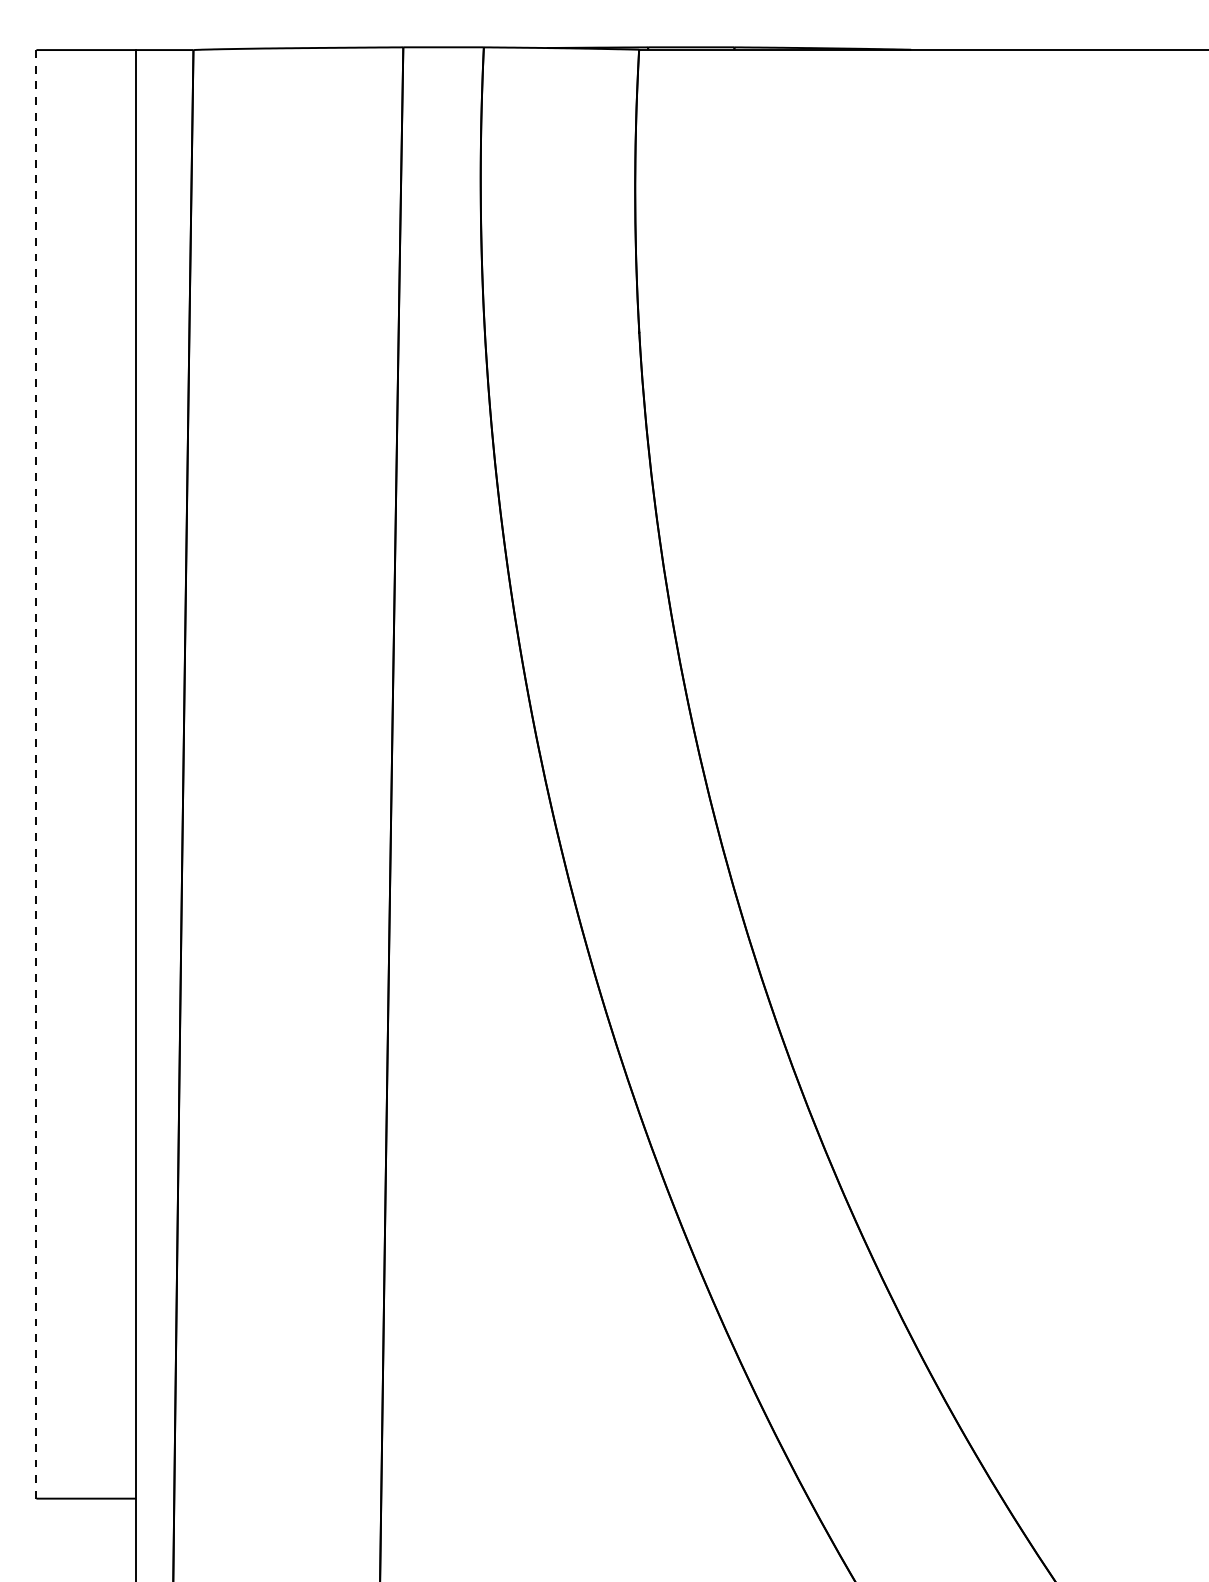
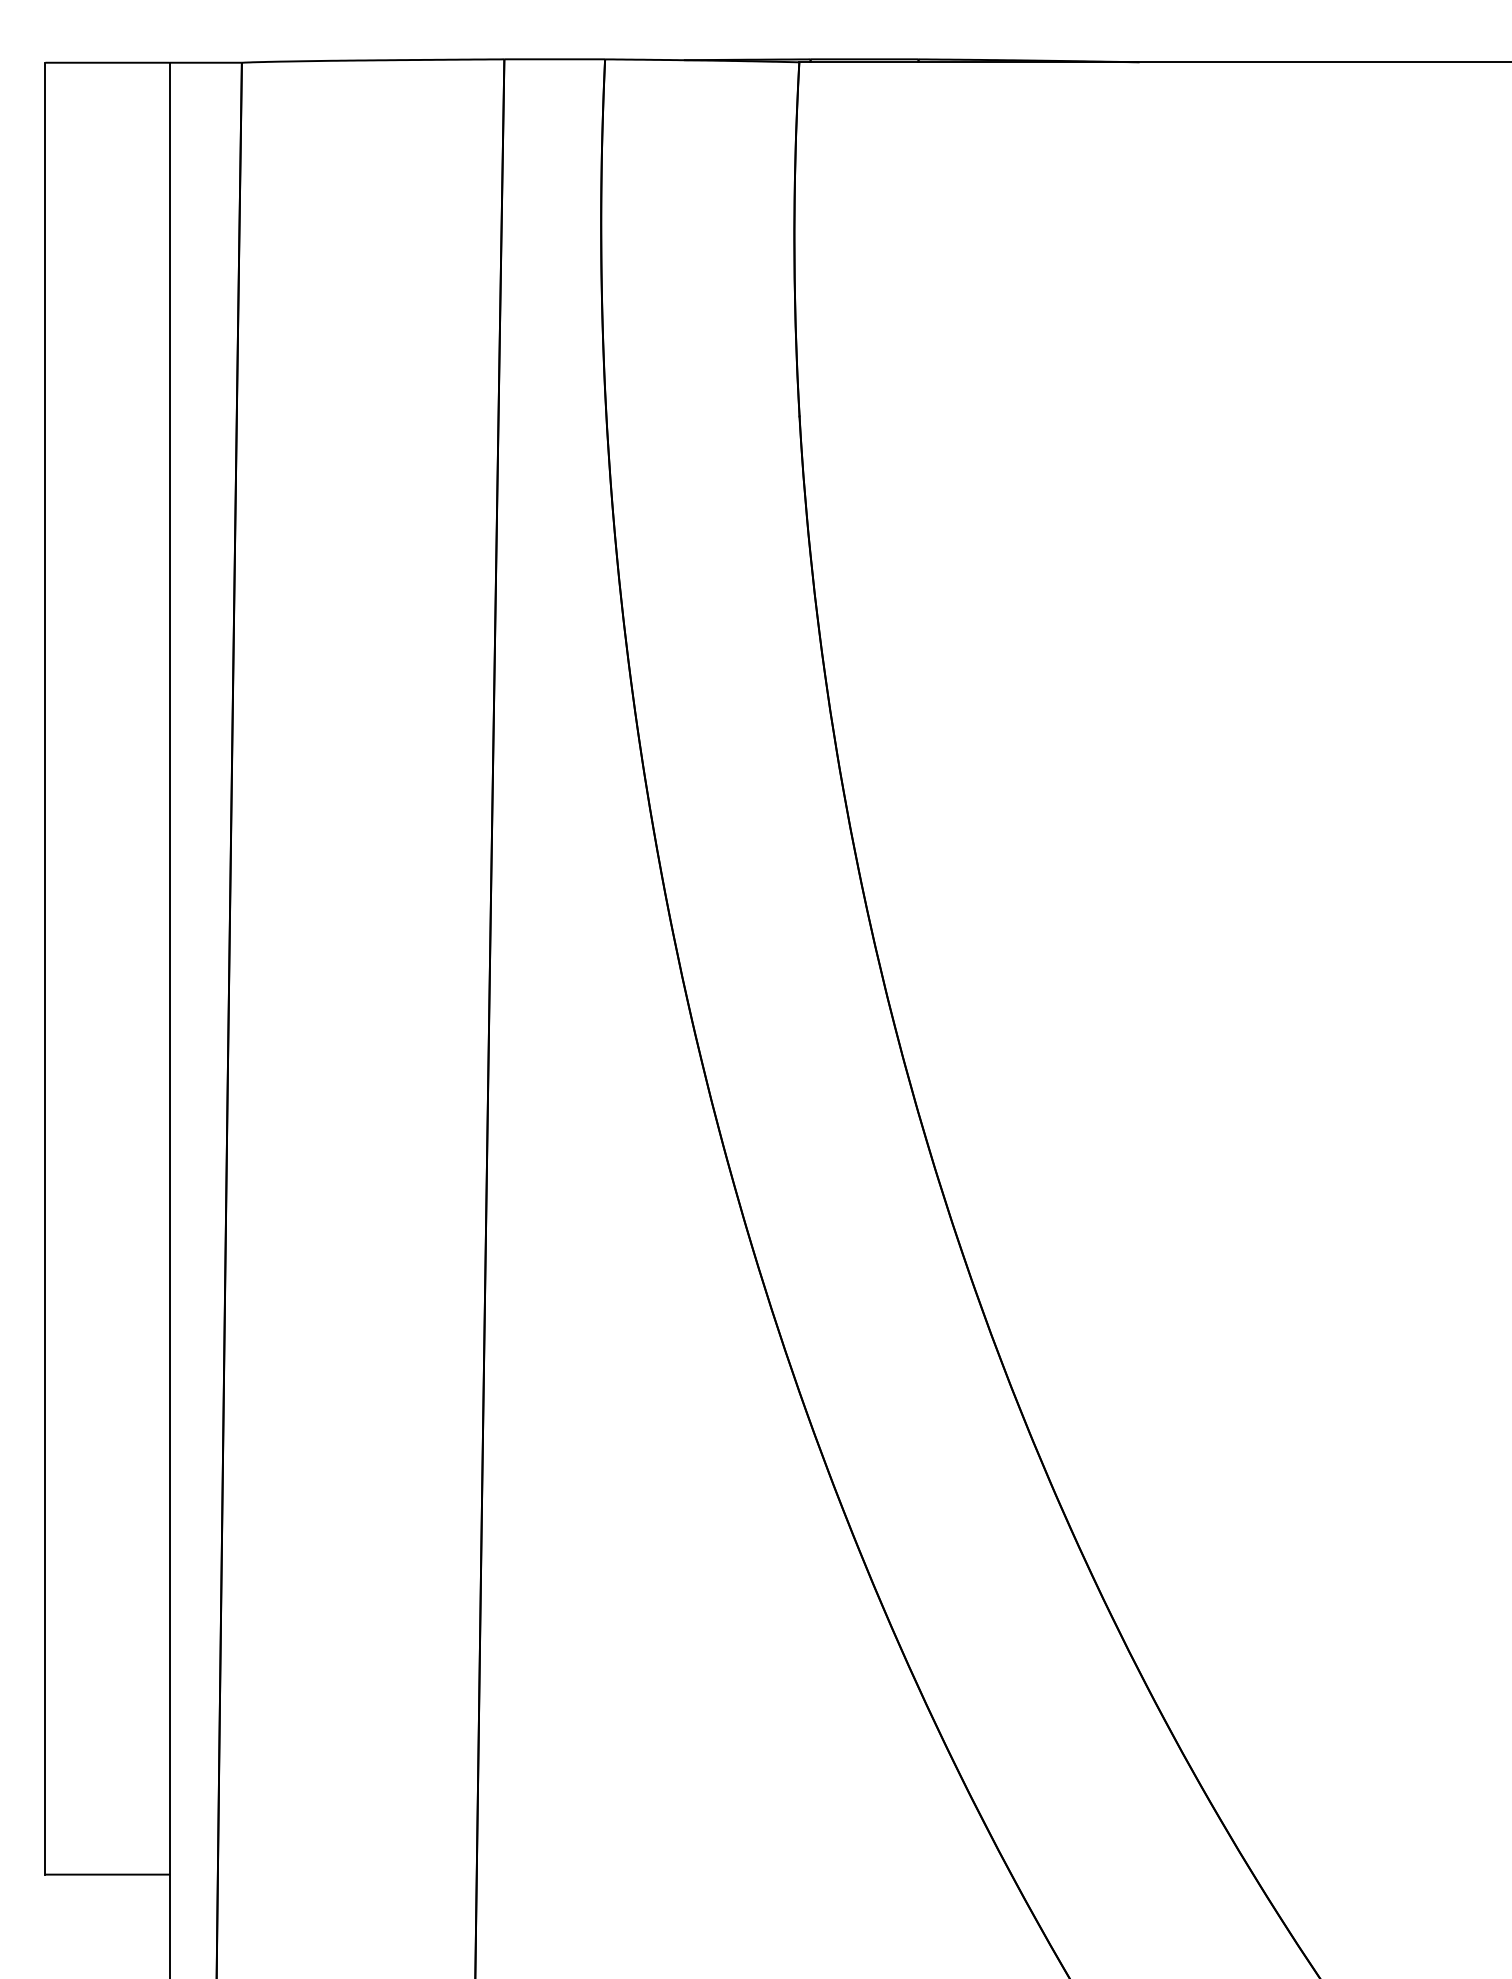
line: (36, 774) -> (45, 968), dashed -> solid

